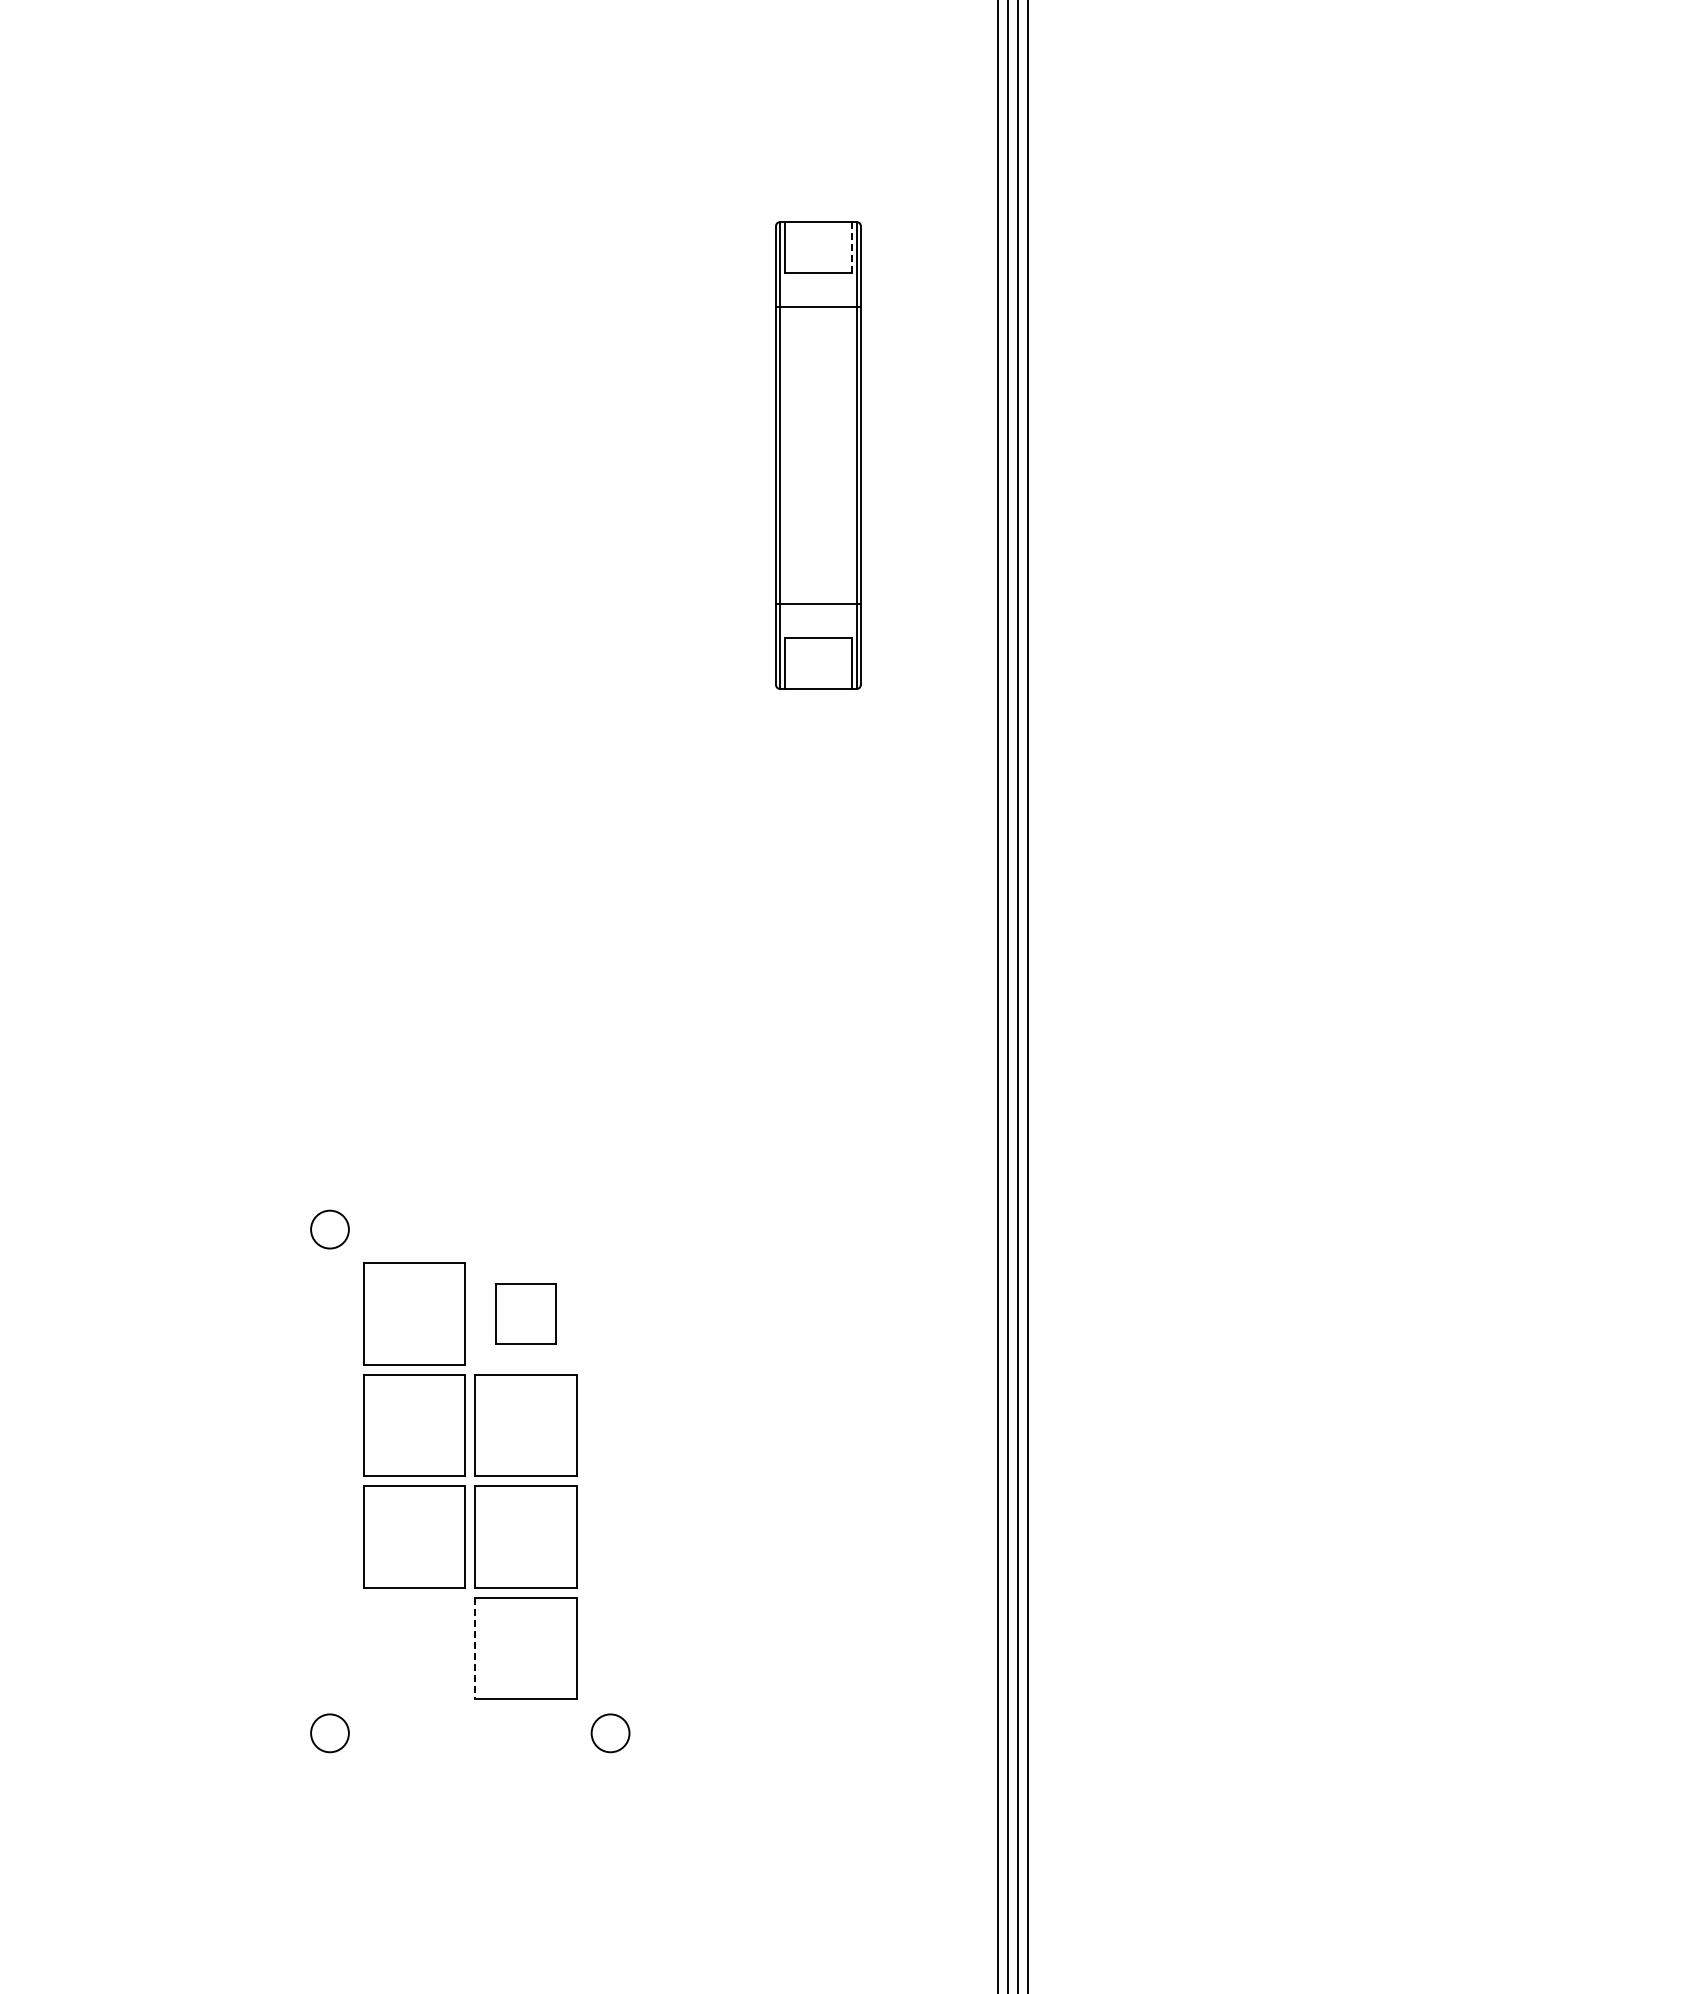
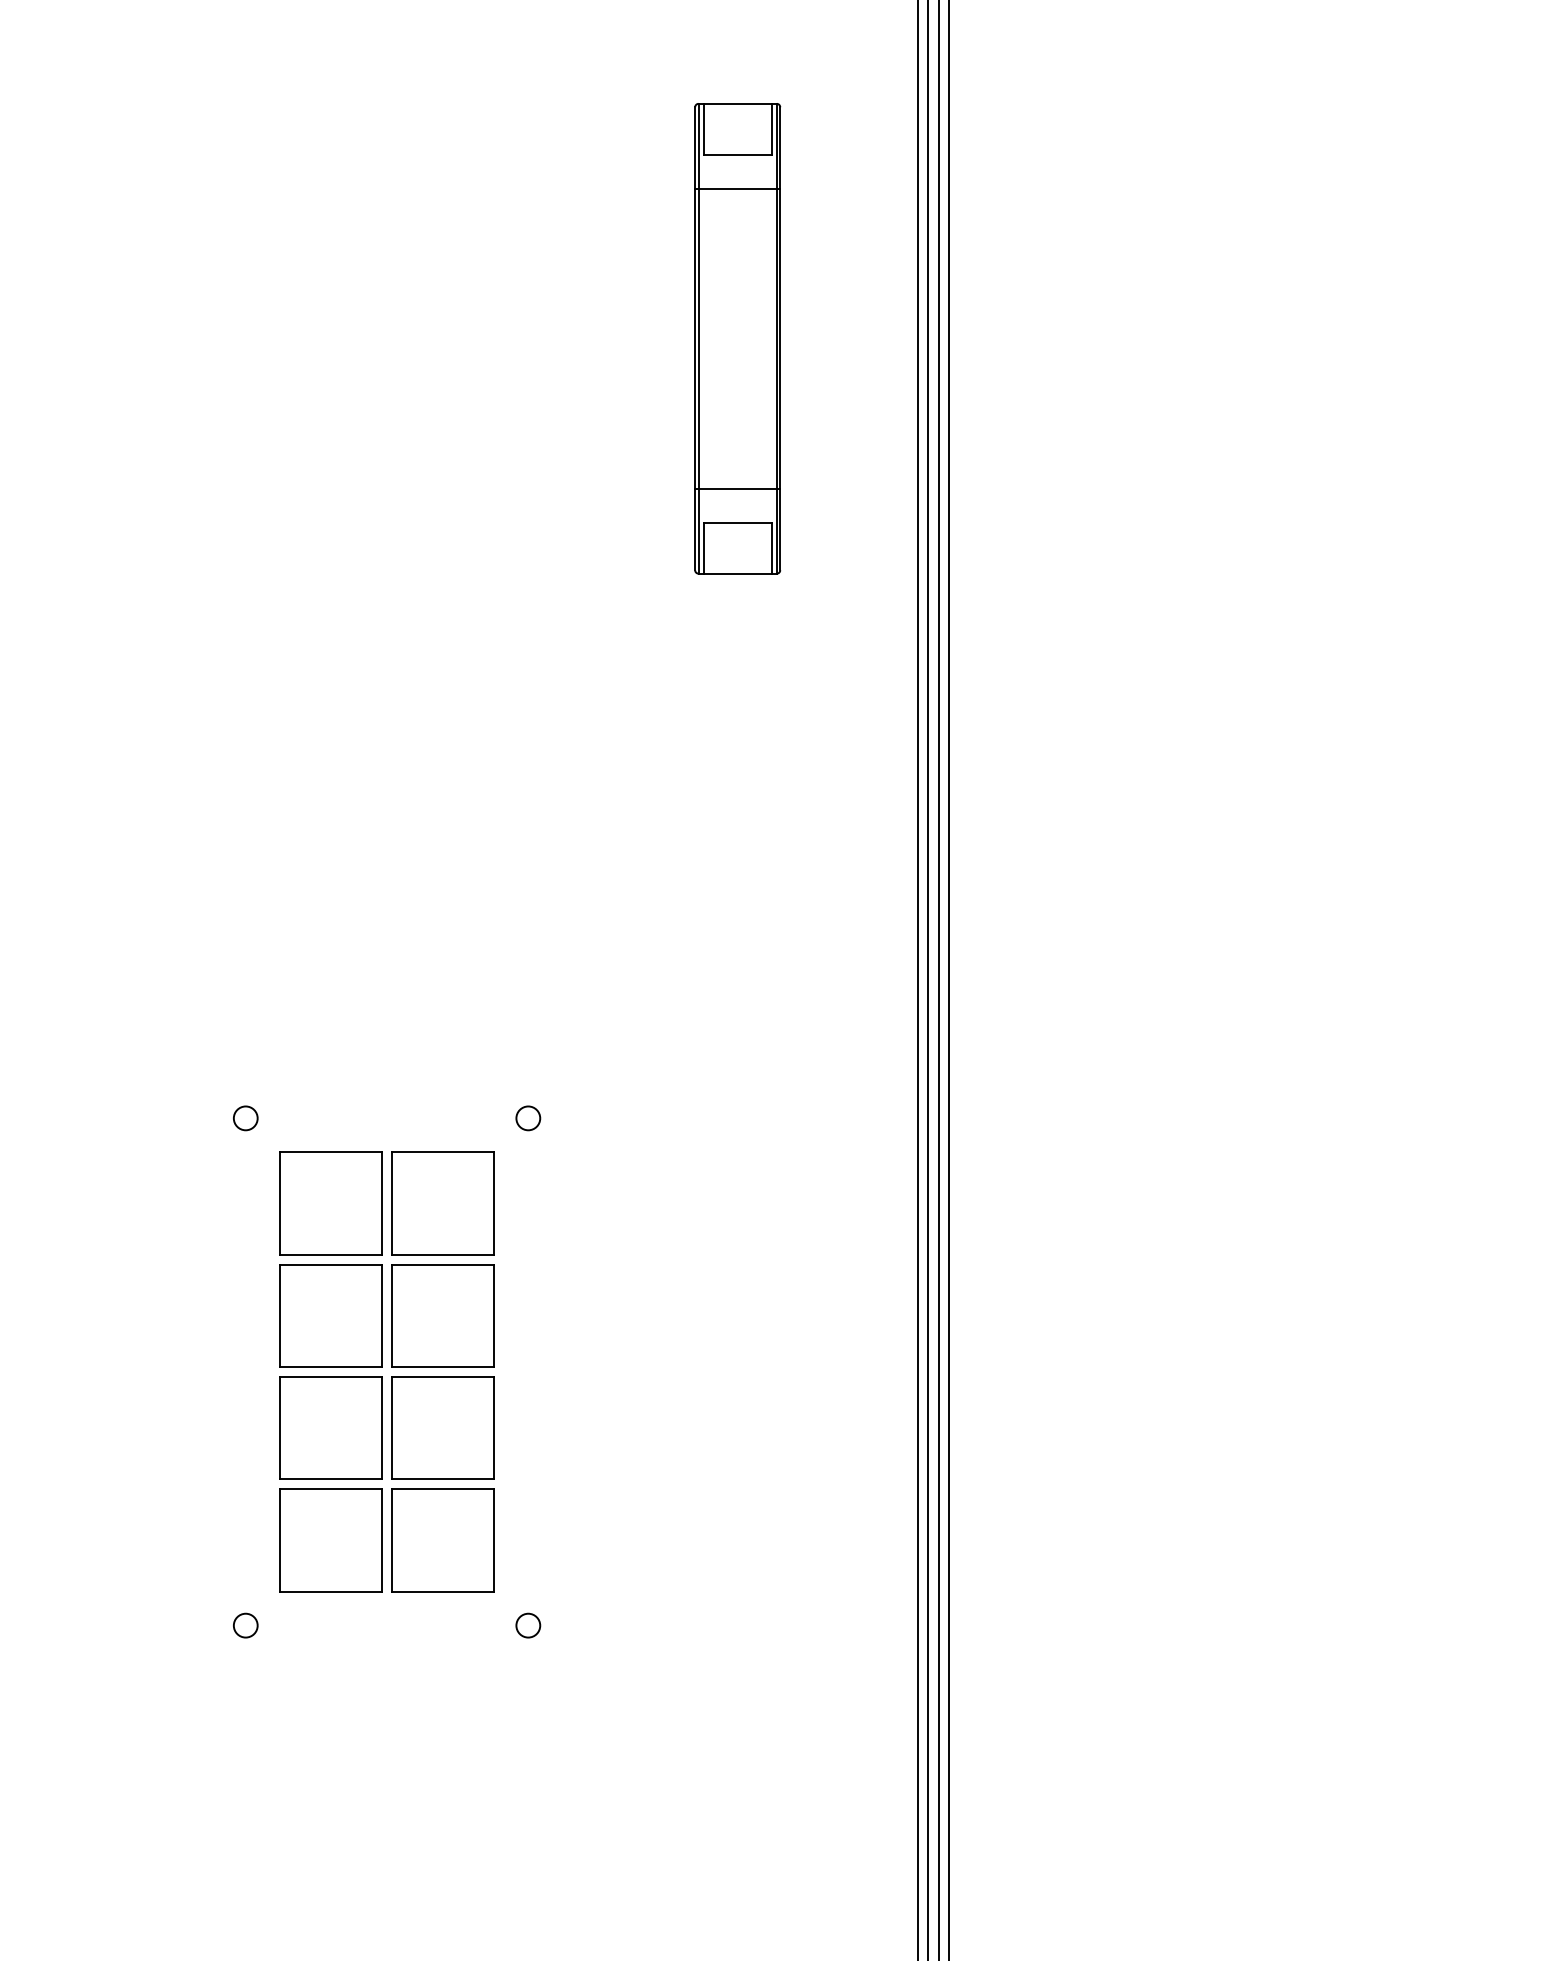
line: (852, 248) -> (772, 130), dashed -> solid
circle: (329, 1229) -> (245, 1118), size x0.62
circle: (610, 1229) -> (528, 1118), added
part: (525, 1313) -> (442, 1202), size x1.67
part: (414, 1648) -> (330, 1540), added
line: (475, 1648) -> (392, 1540), dashed -> solid
circle: (329, 1732) -> (245, 1624), size x0.62
circle: (610, 1732) -> (528, 1624), size x0.62

